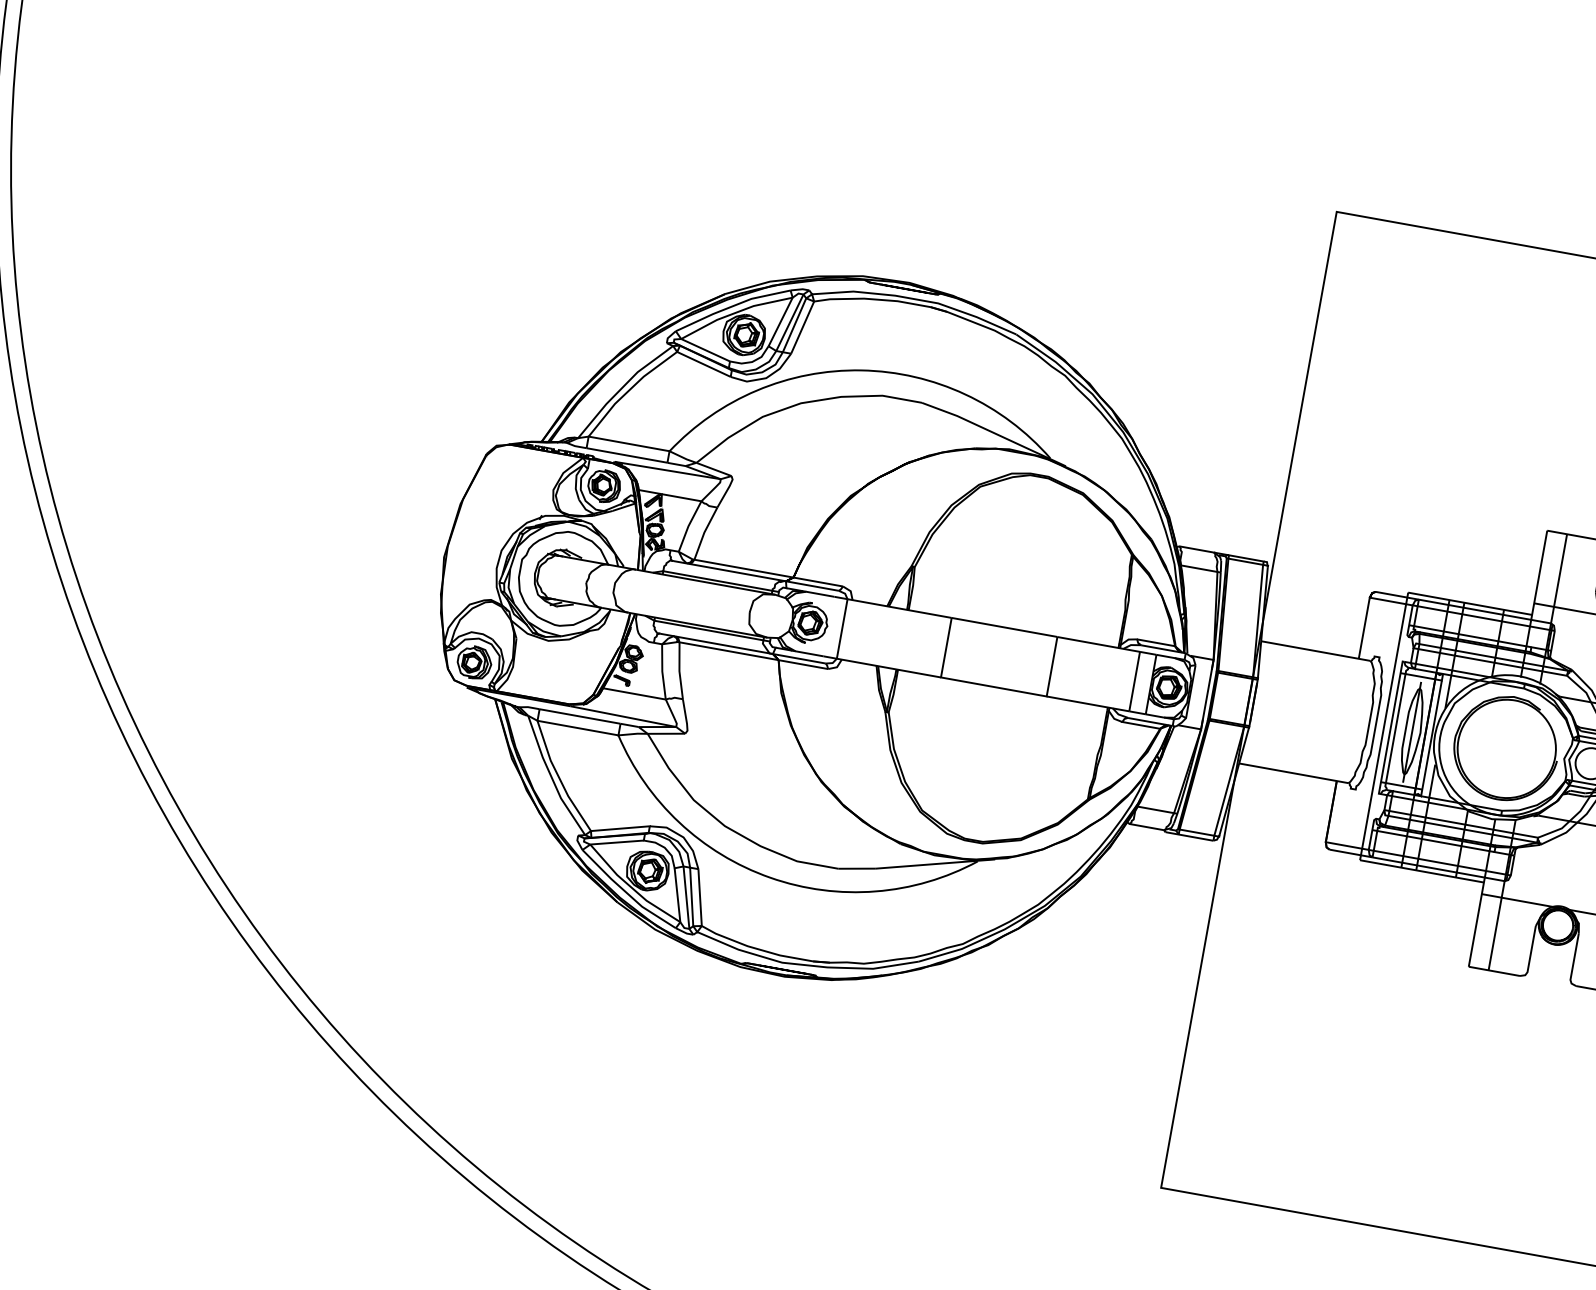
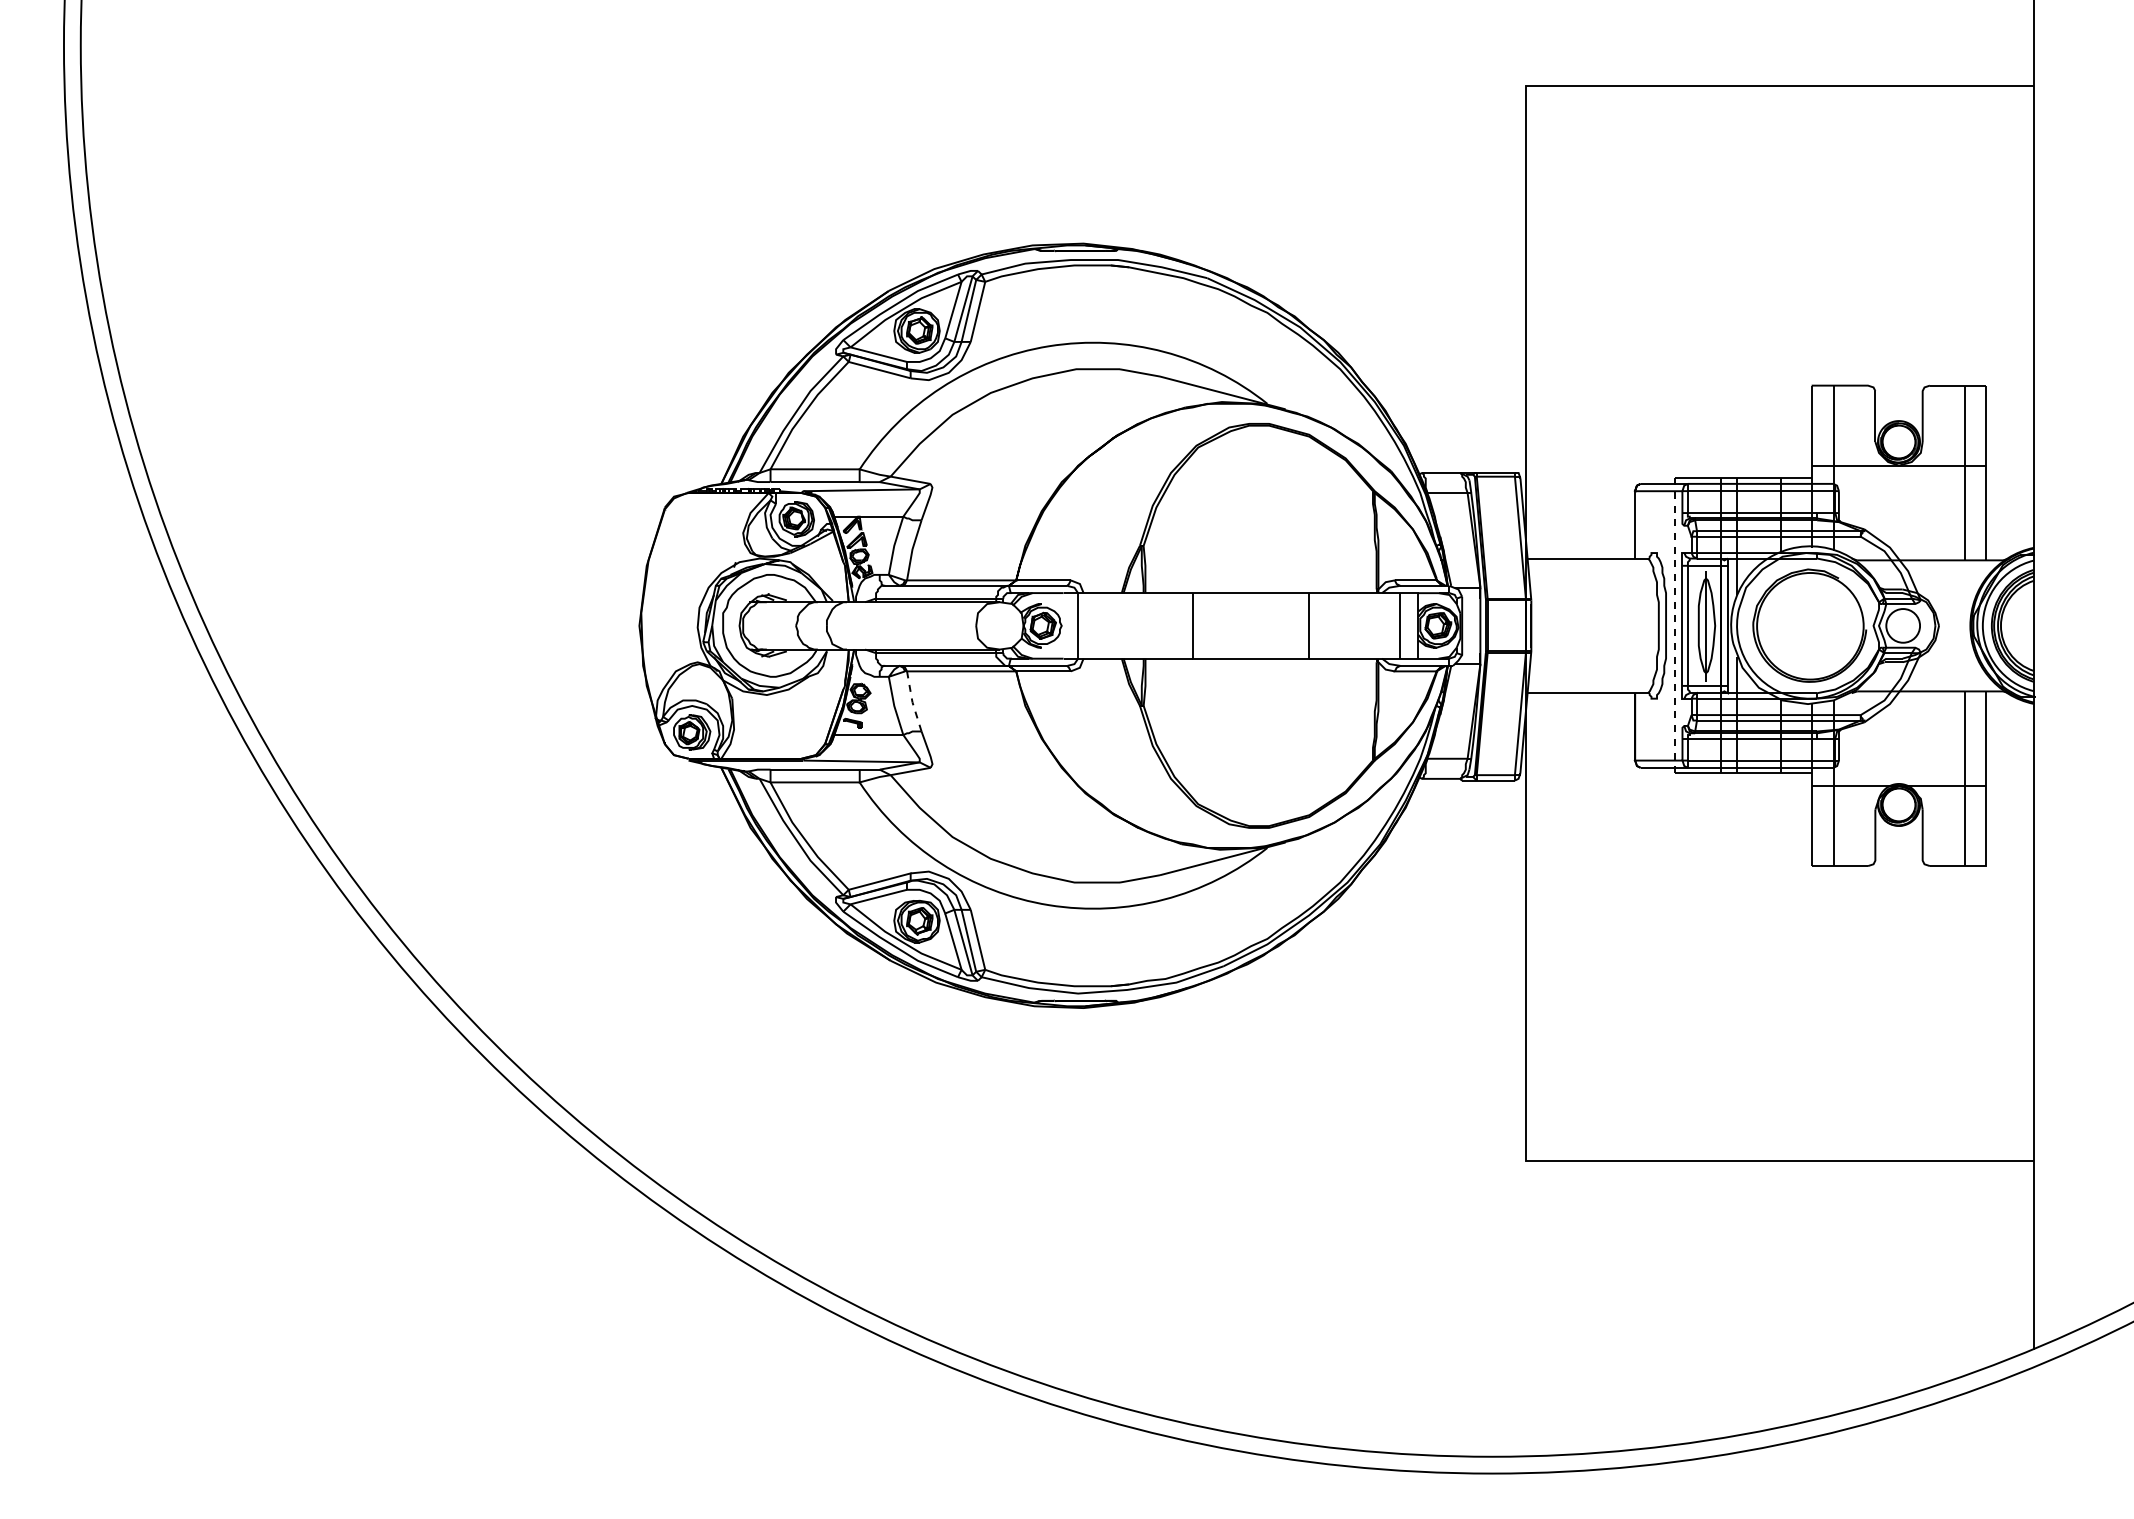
line: (679, 671) -> (912, 702), solid -> dashed
line: (1384, 726) -> (1675, 625), solid -> dashed

